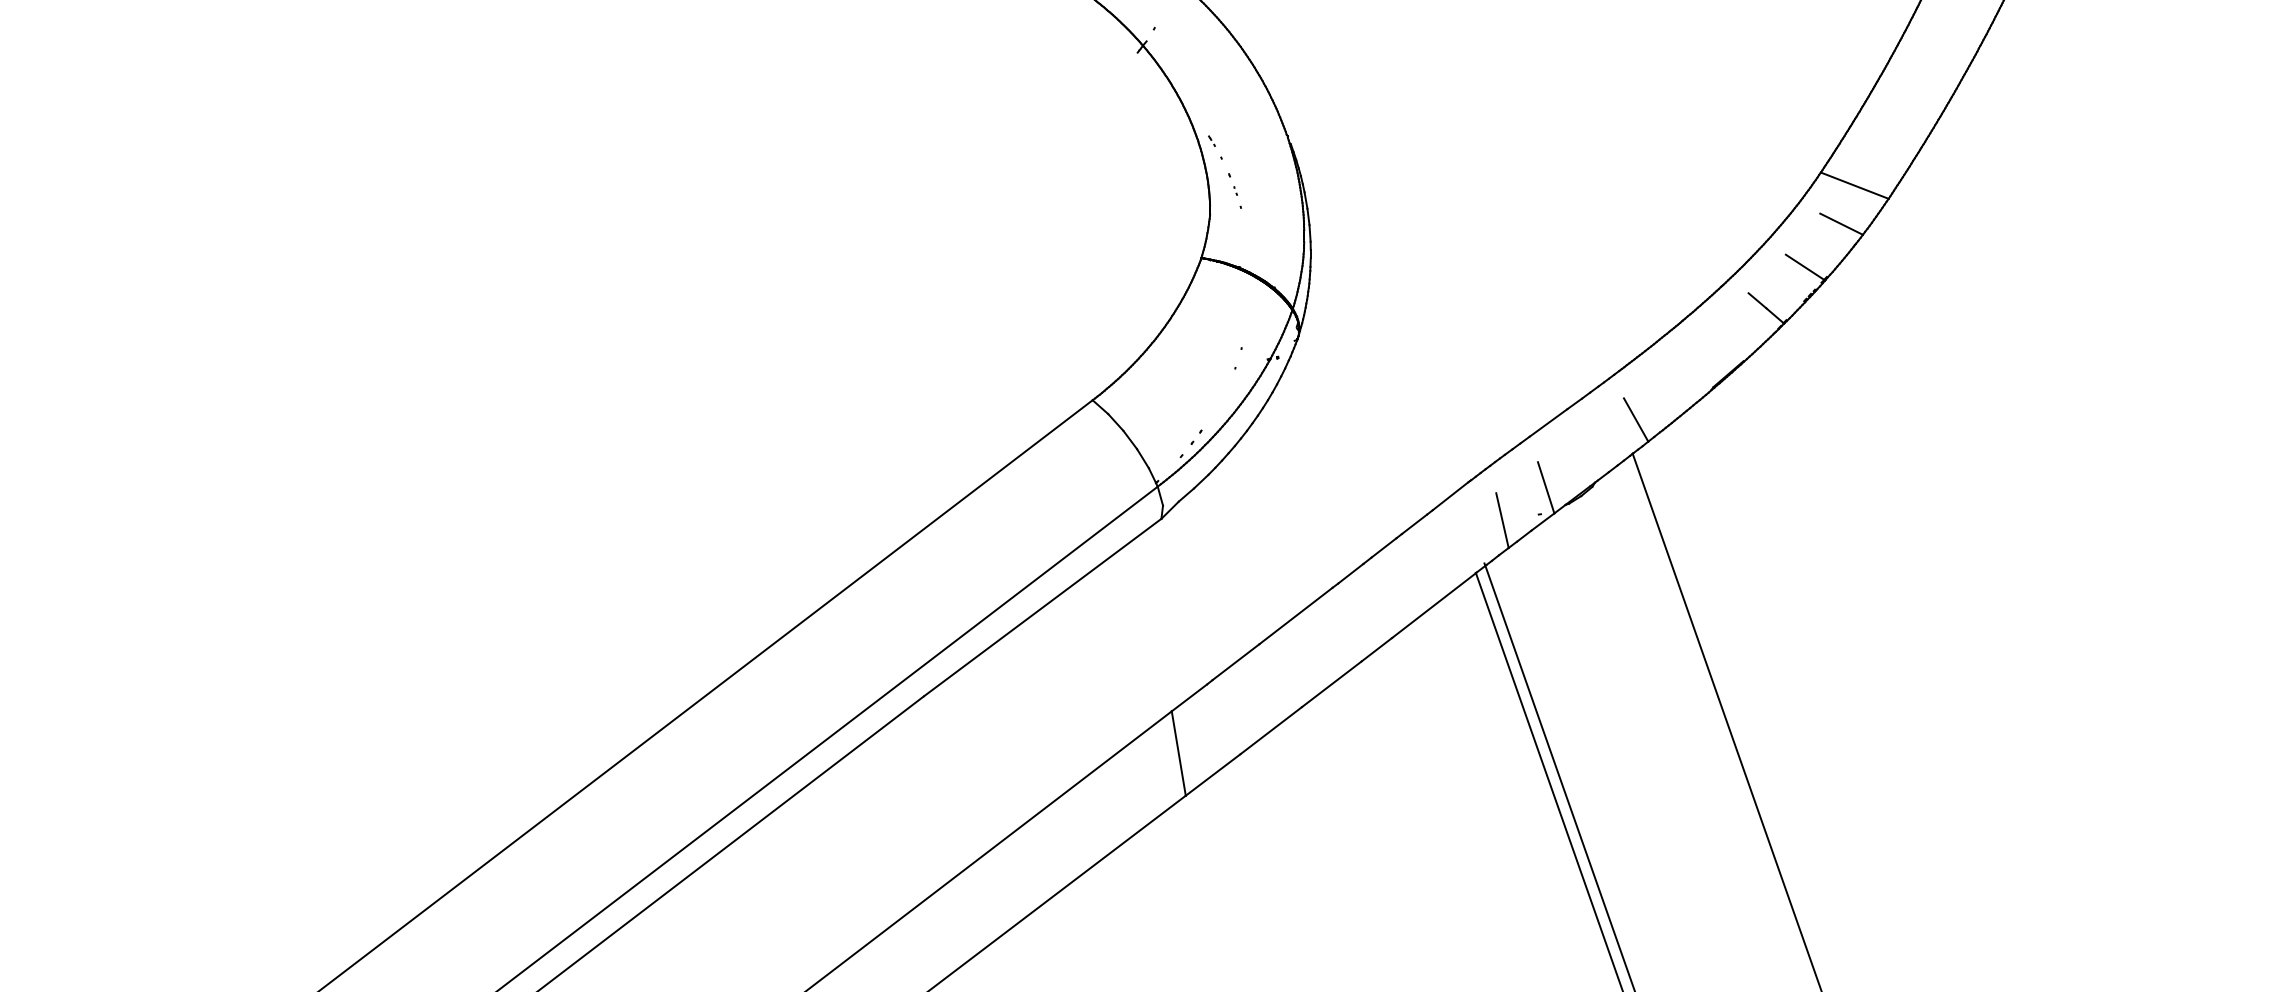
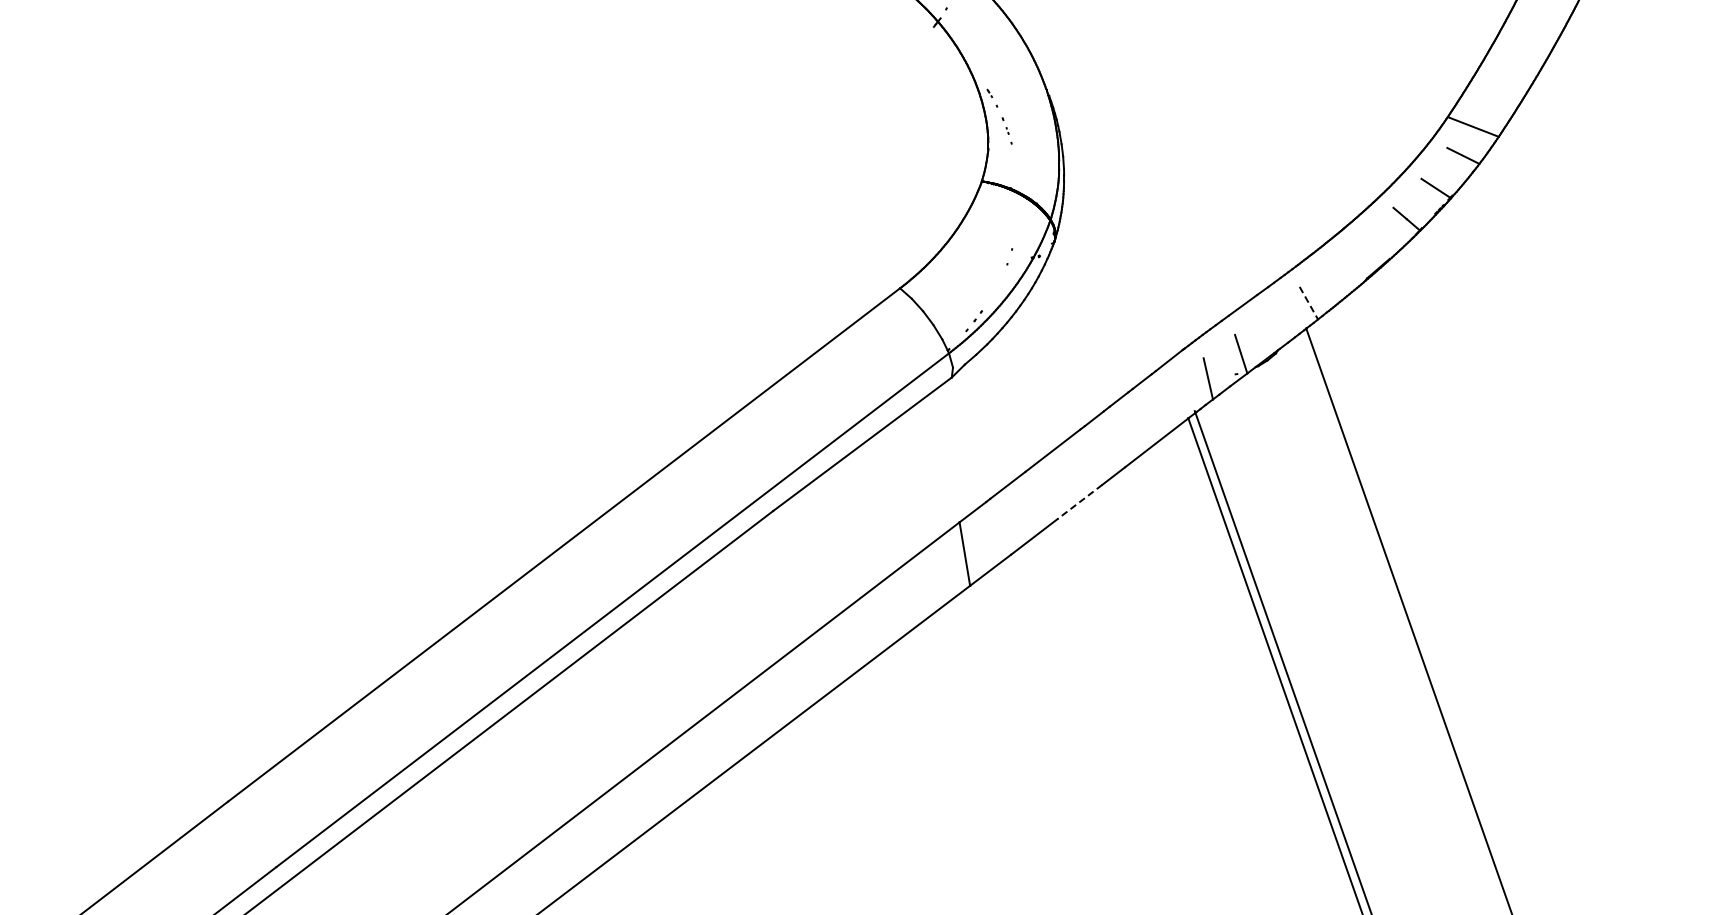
line: (1635, 420) -> (1308, 303), solid -> dashed
line: (1331, 684) -> (1079, 502), solid -> dashed

